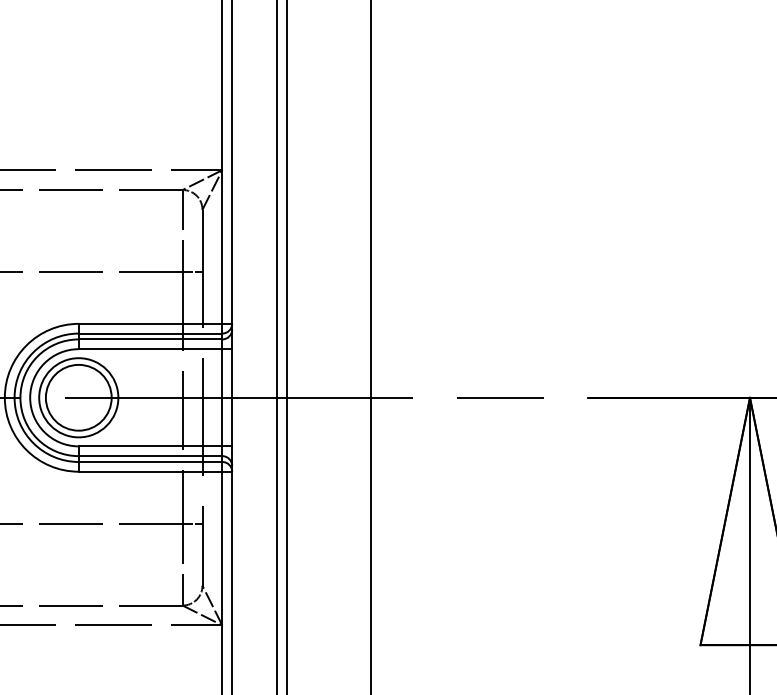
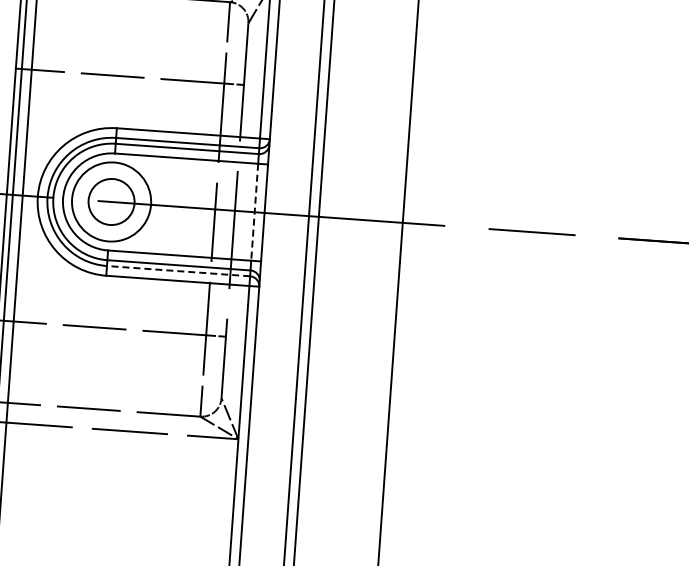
circle: (78, 397) -> (111, 201), size x0.7
line: (222, 397) -> (254, 211), solid -> dashed
line: (150, 461) -> (178, 270), solid -> dashed

